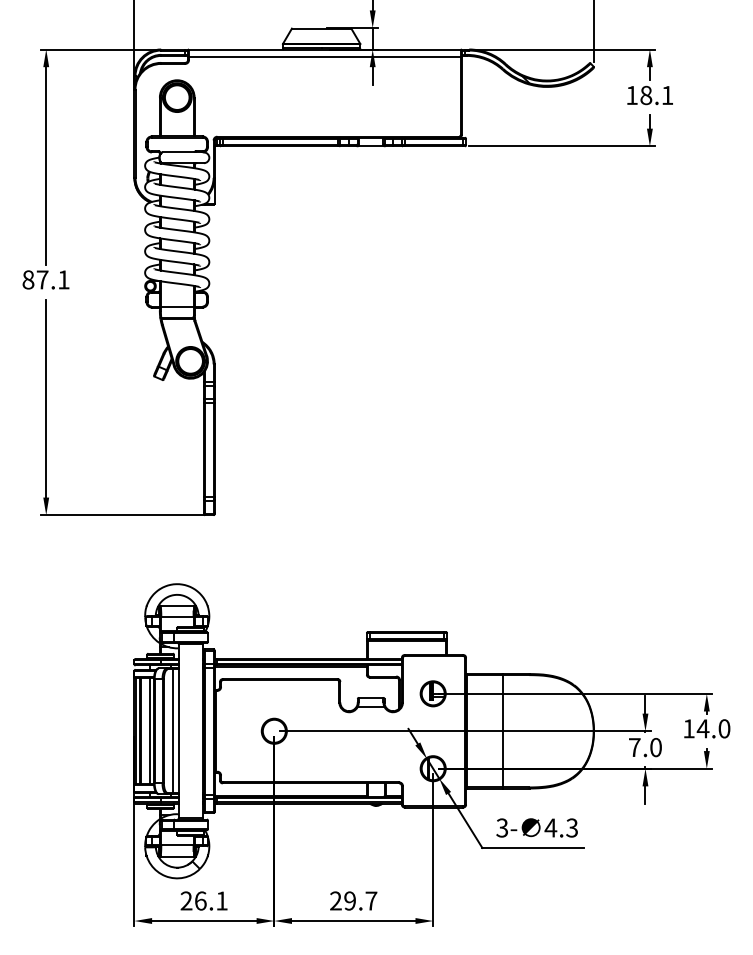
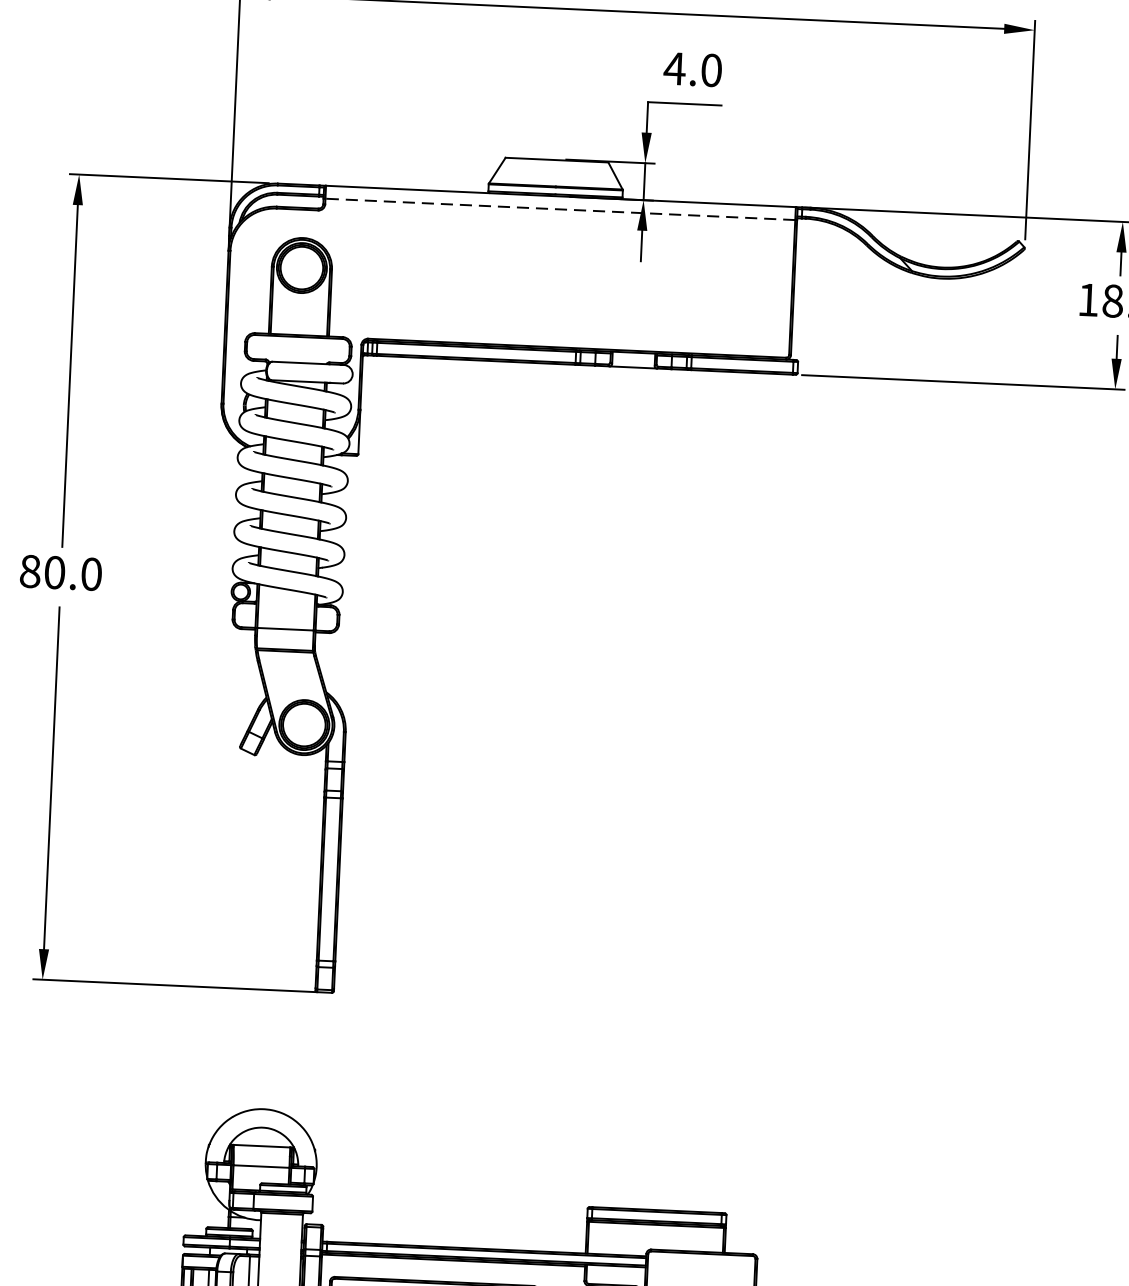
line: (324, 57) -> (559, 210), solid -> dashed
text: (52, 279) -> (71, 572), 87.1 -> 80.0

